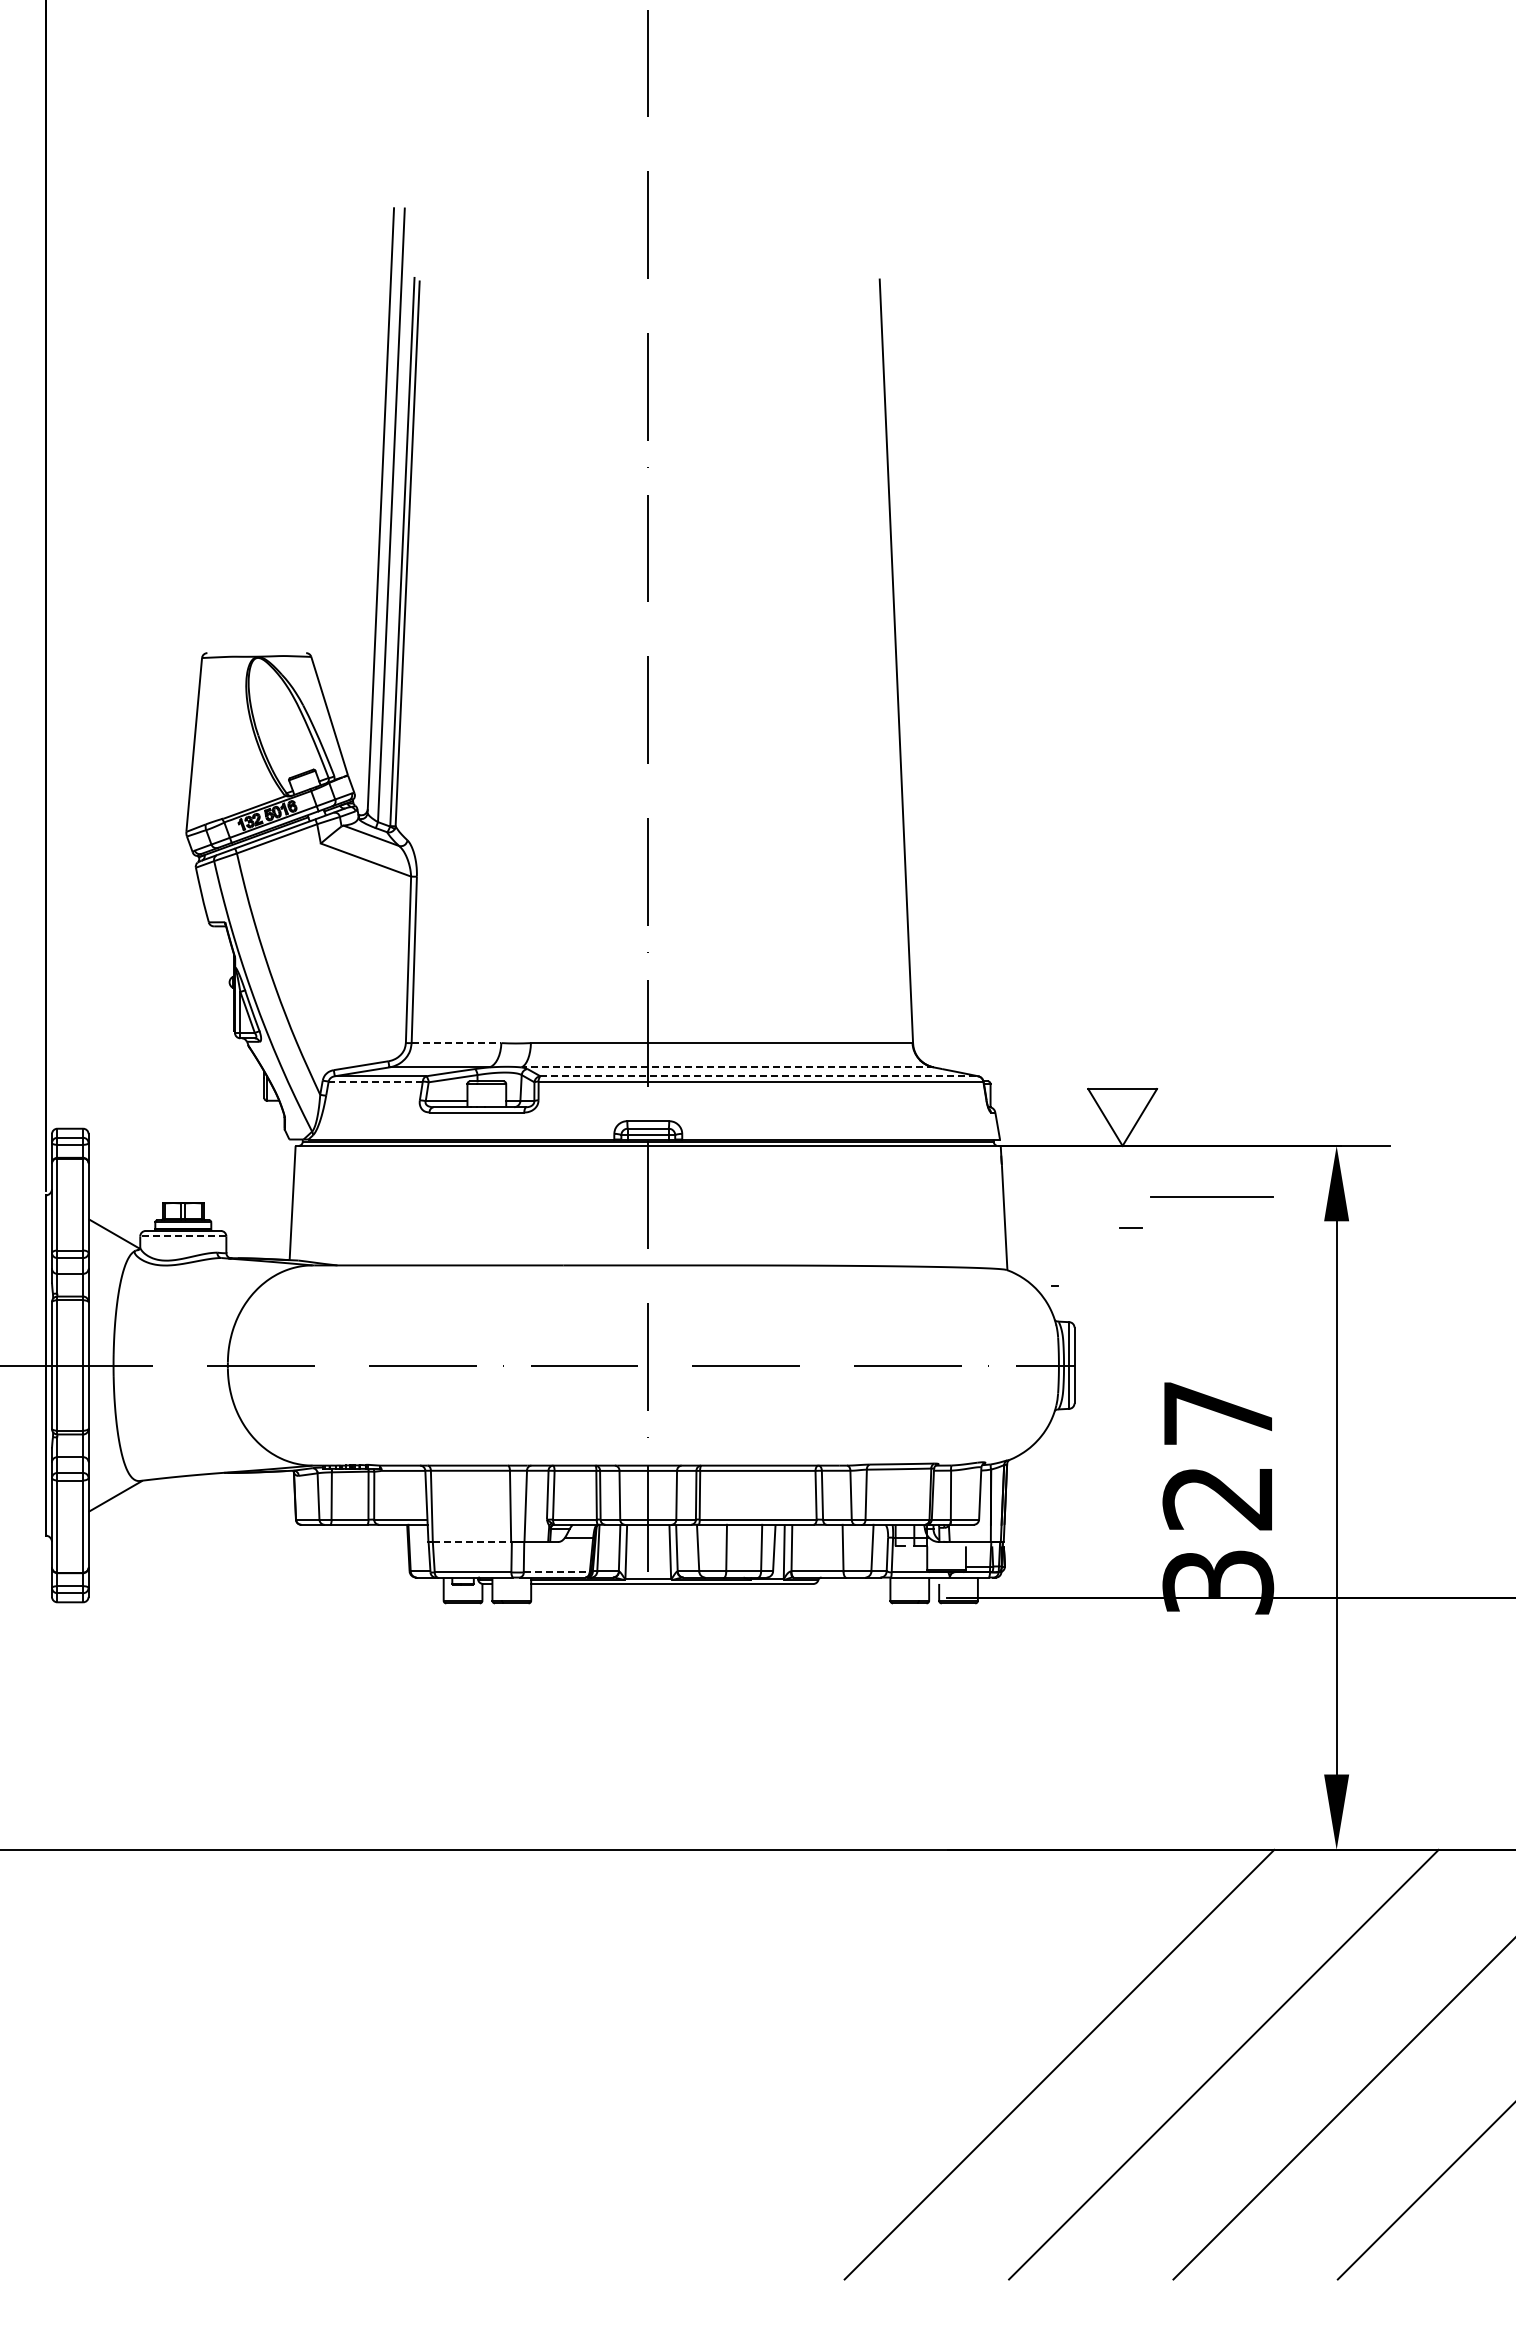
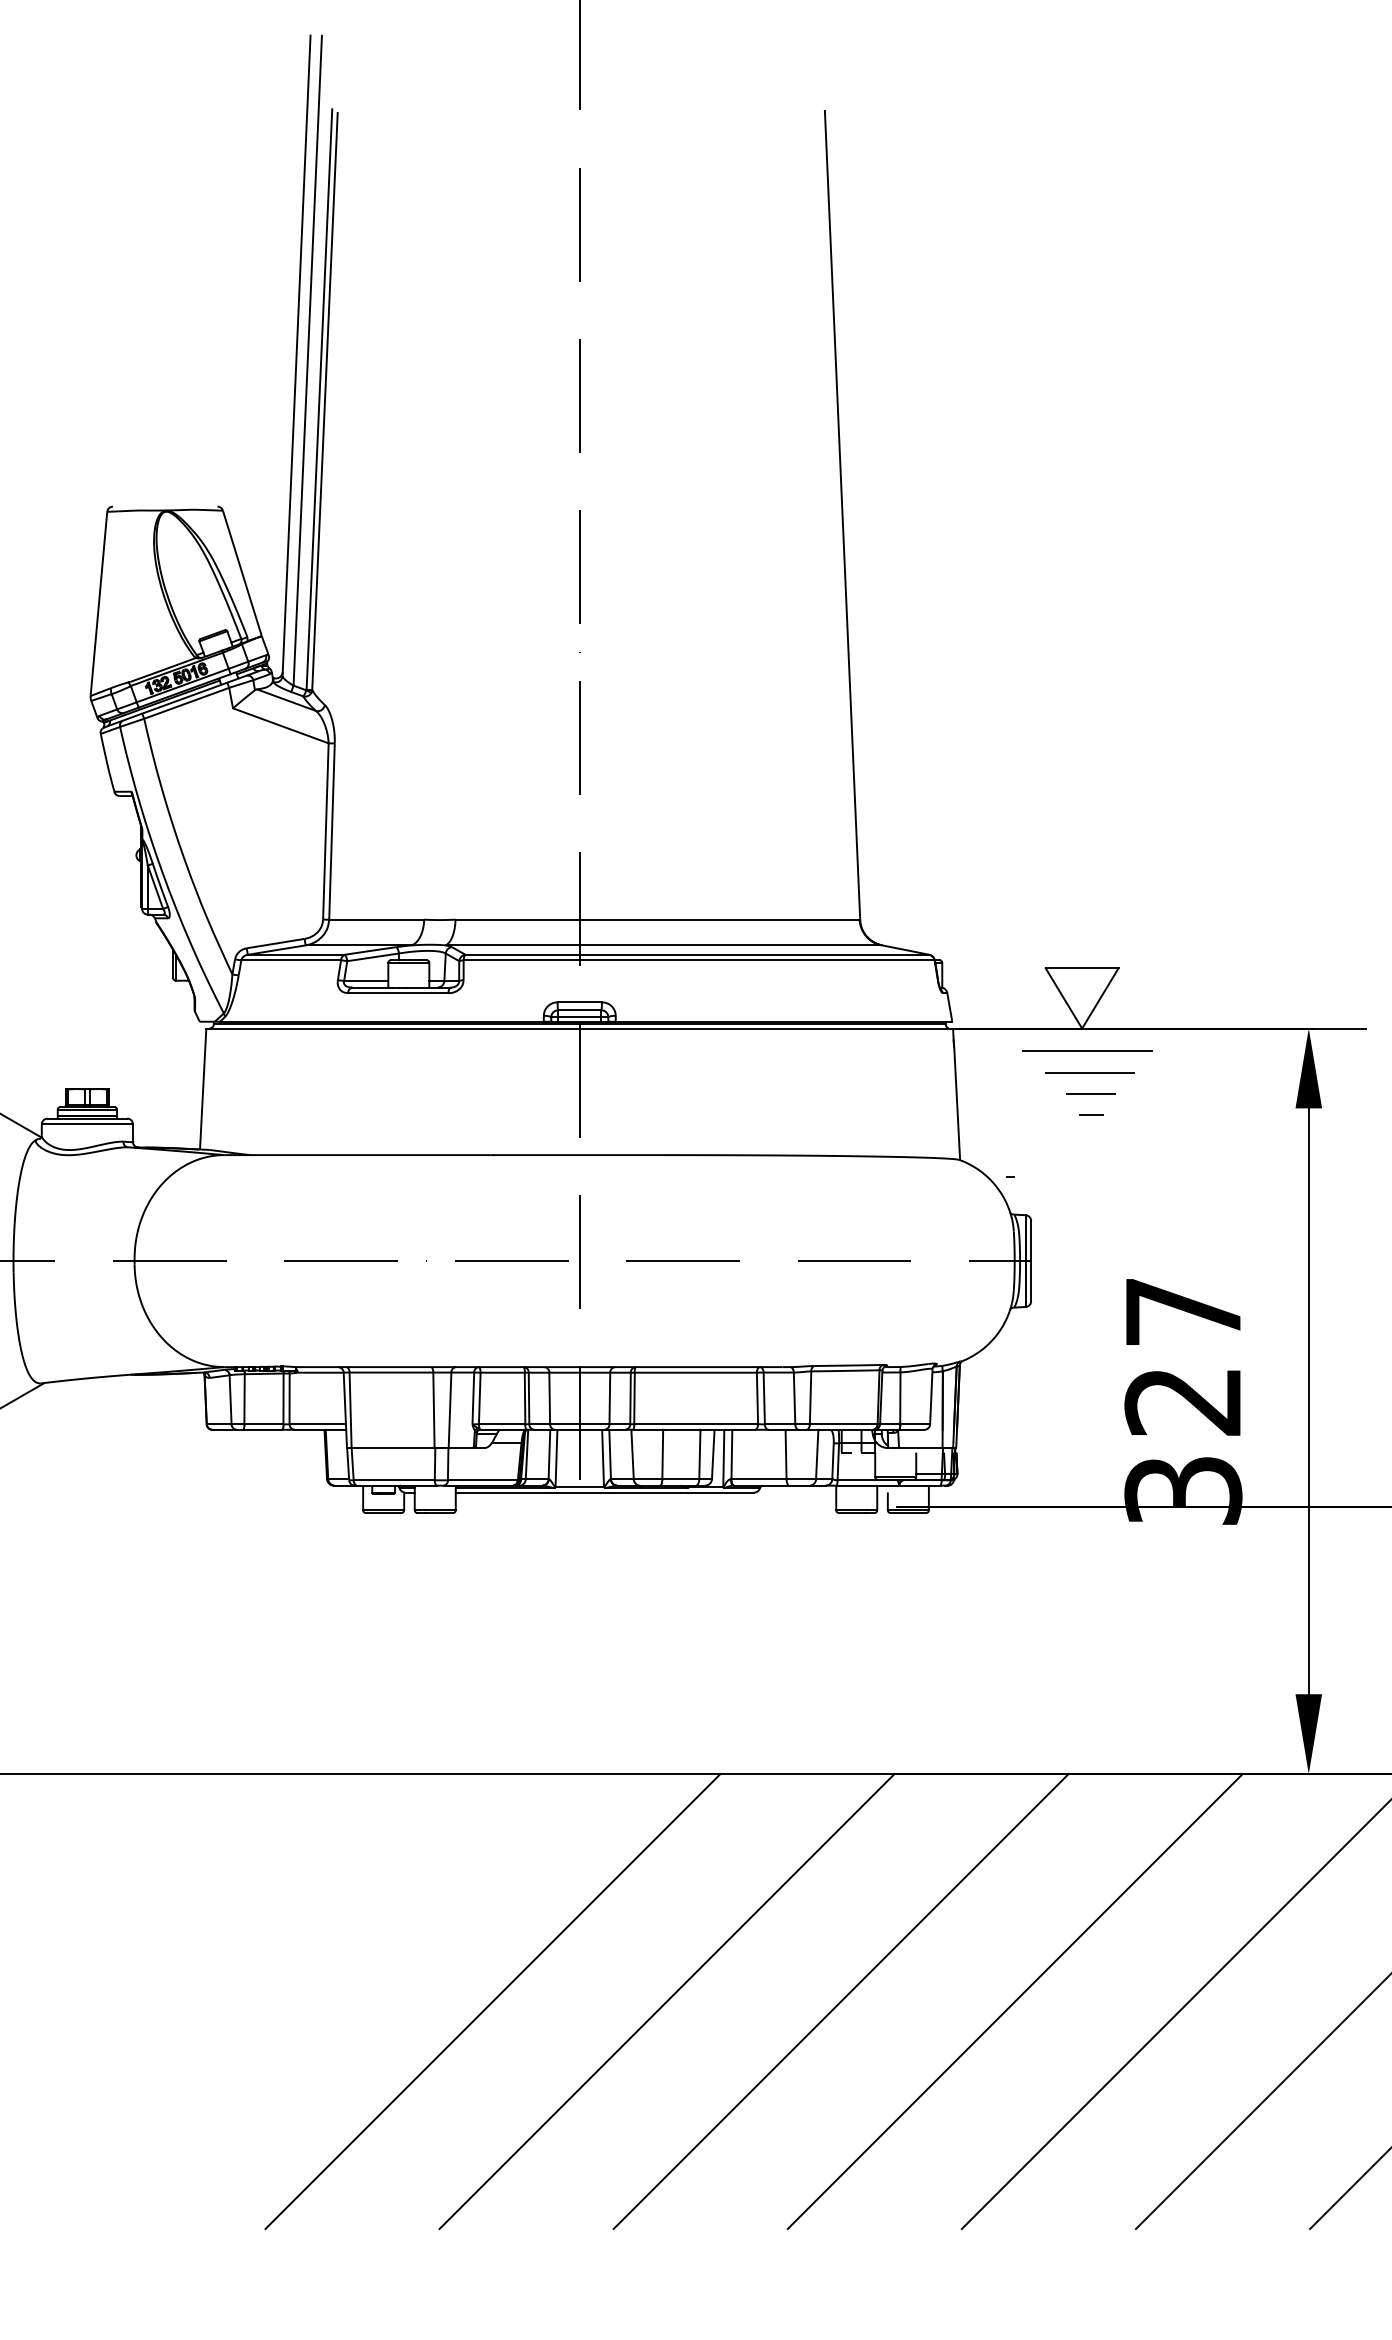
line: (456, 1043) -> (376, 920), dashed -> solid
line: (727, 1067) -> (663, 945), dashed -> solid
line: (759, 1076) -> (697, 955), dashed -> solid
line: (375, 1081) -> (290, 960), dashed -> solid
line: (1129, 1187) -> (1089, 1072), added
line: (1211, 1196) -> (1087, 1050), moved
line: (1130, 1207) -> (1090, 1093), added
line: (182, 1236) -> (86, 1124), dashed -> solid
line: (472, 1542) -> (393, 1448), dashed -> solid
line: (556, 1572) -> (482, 1480), dashed -> solid
line: (566, 2064) -> (493, 2001), added
line: (730, 2064) -> (666, 2001), added
line: (894, 2064) -> (840, 2001), added

